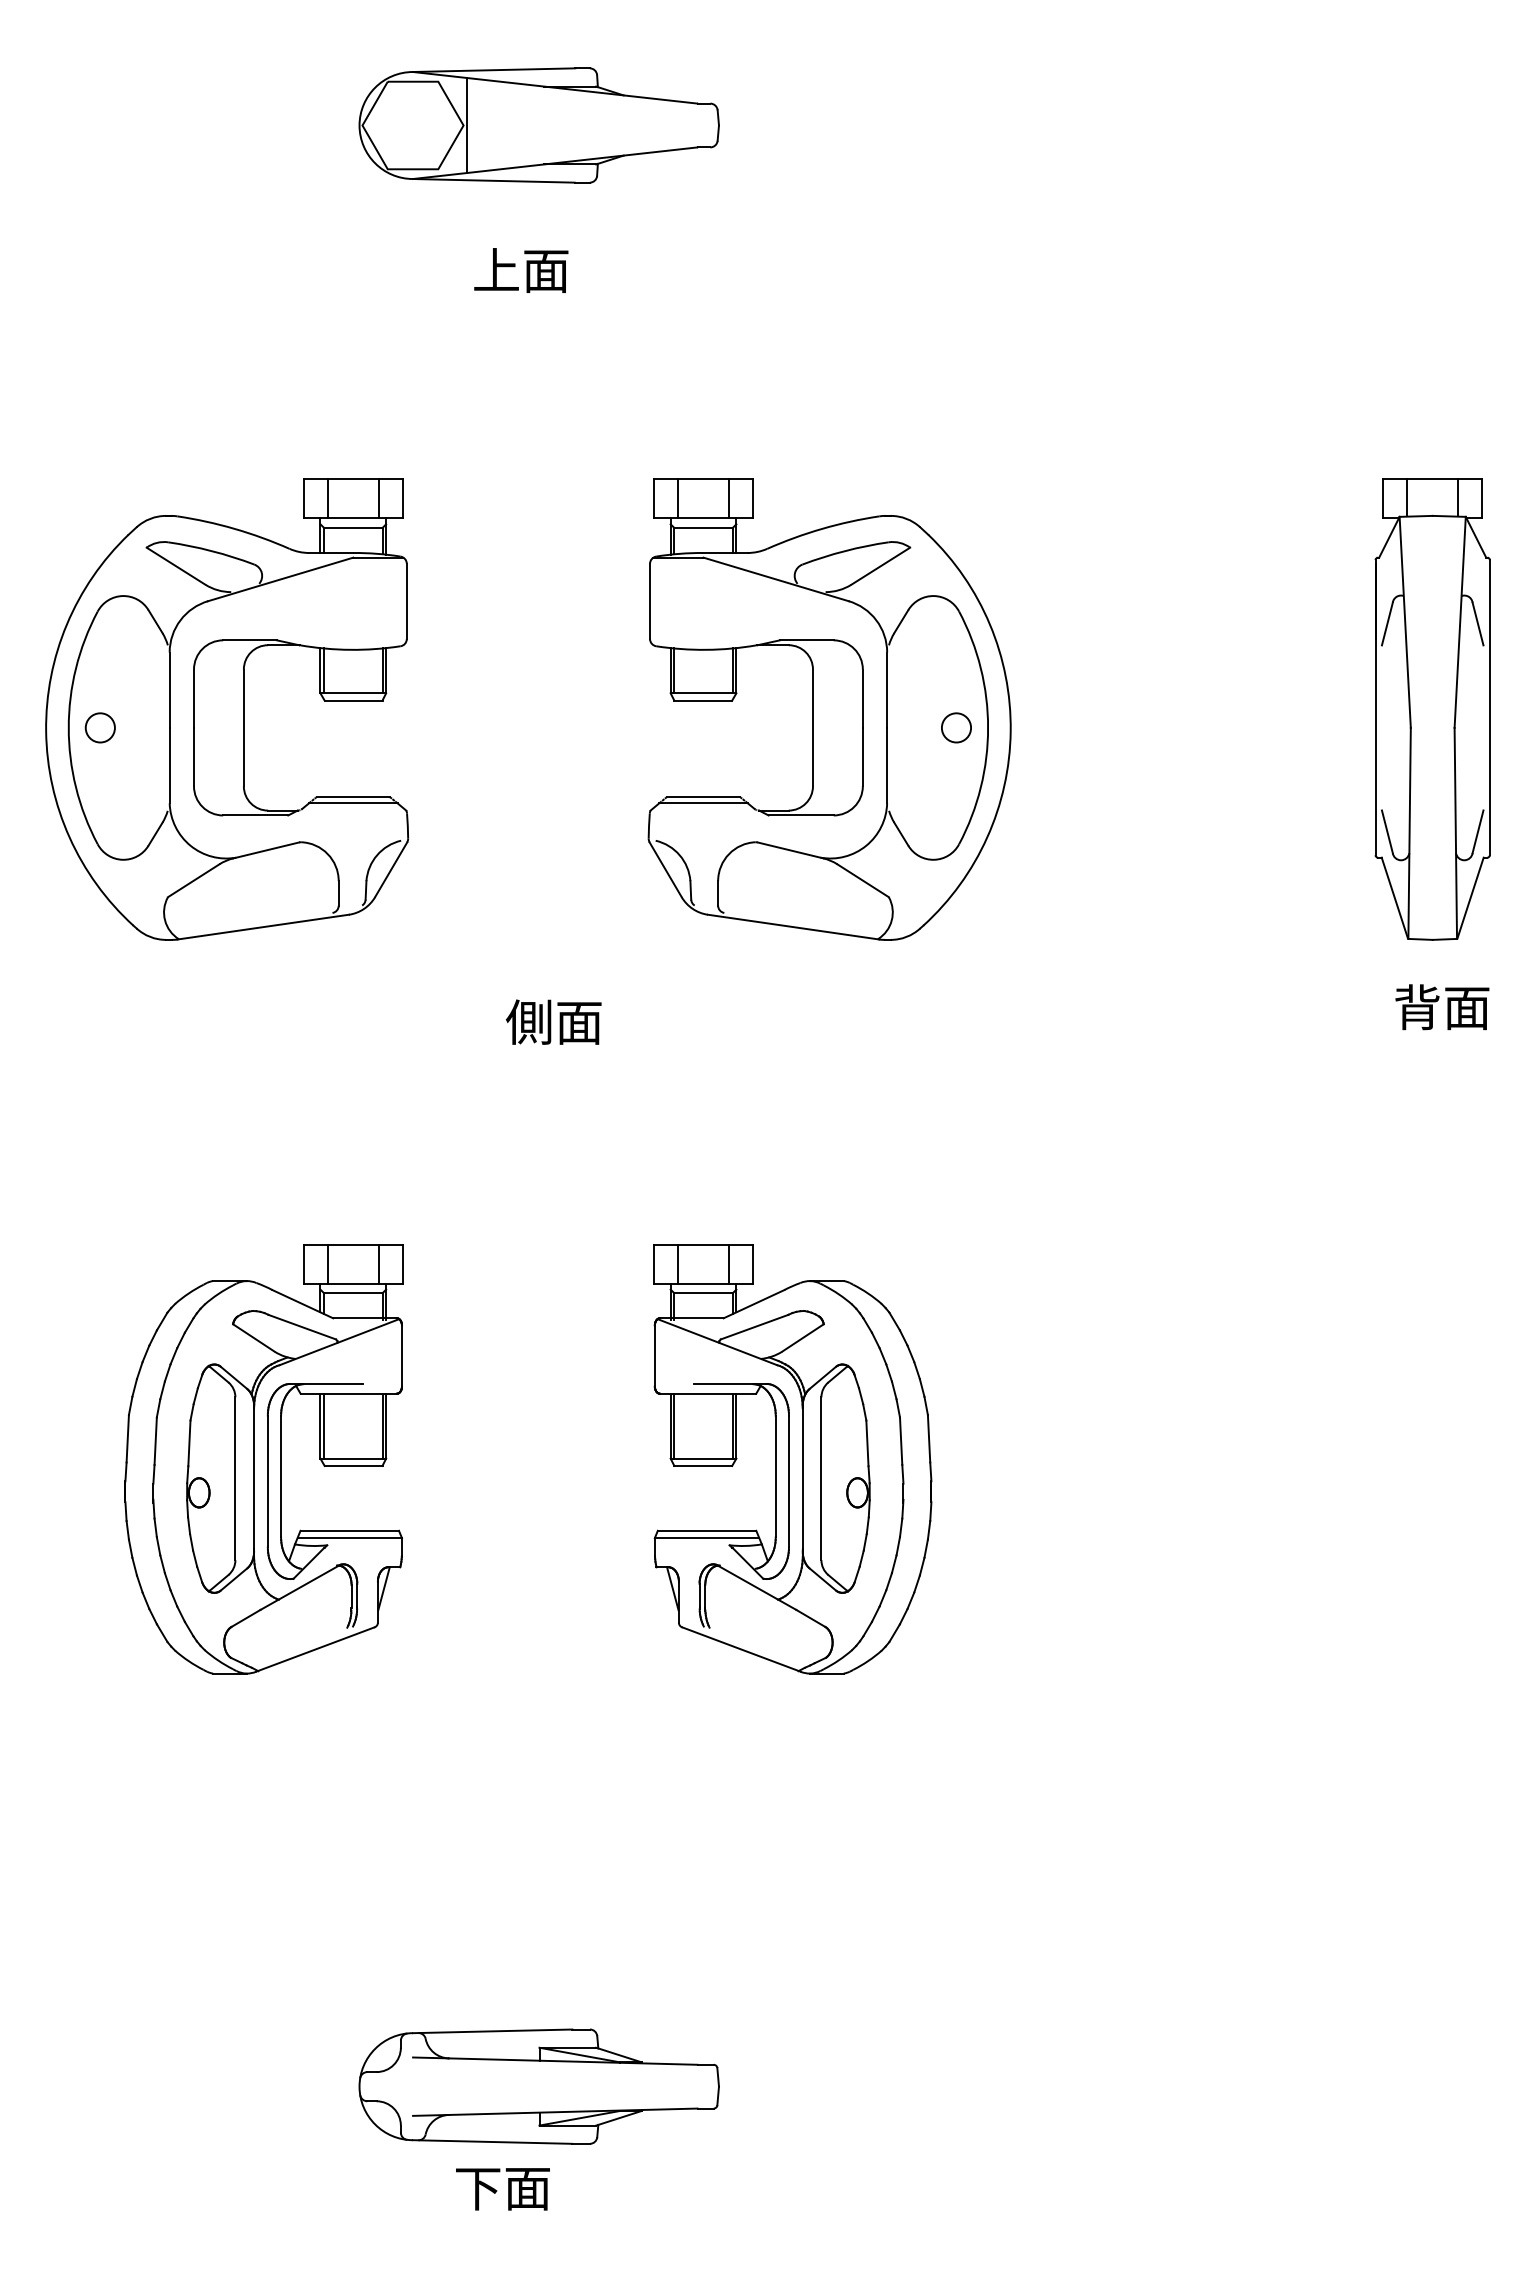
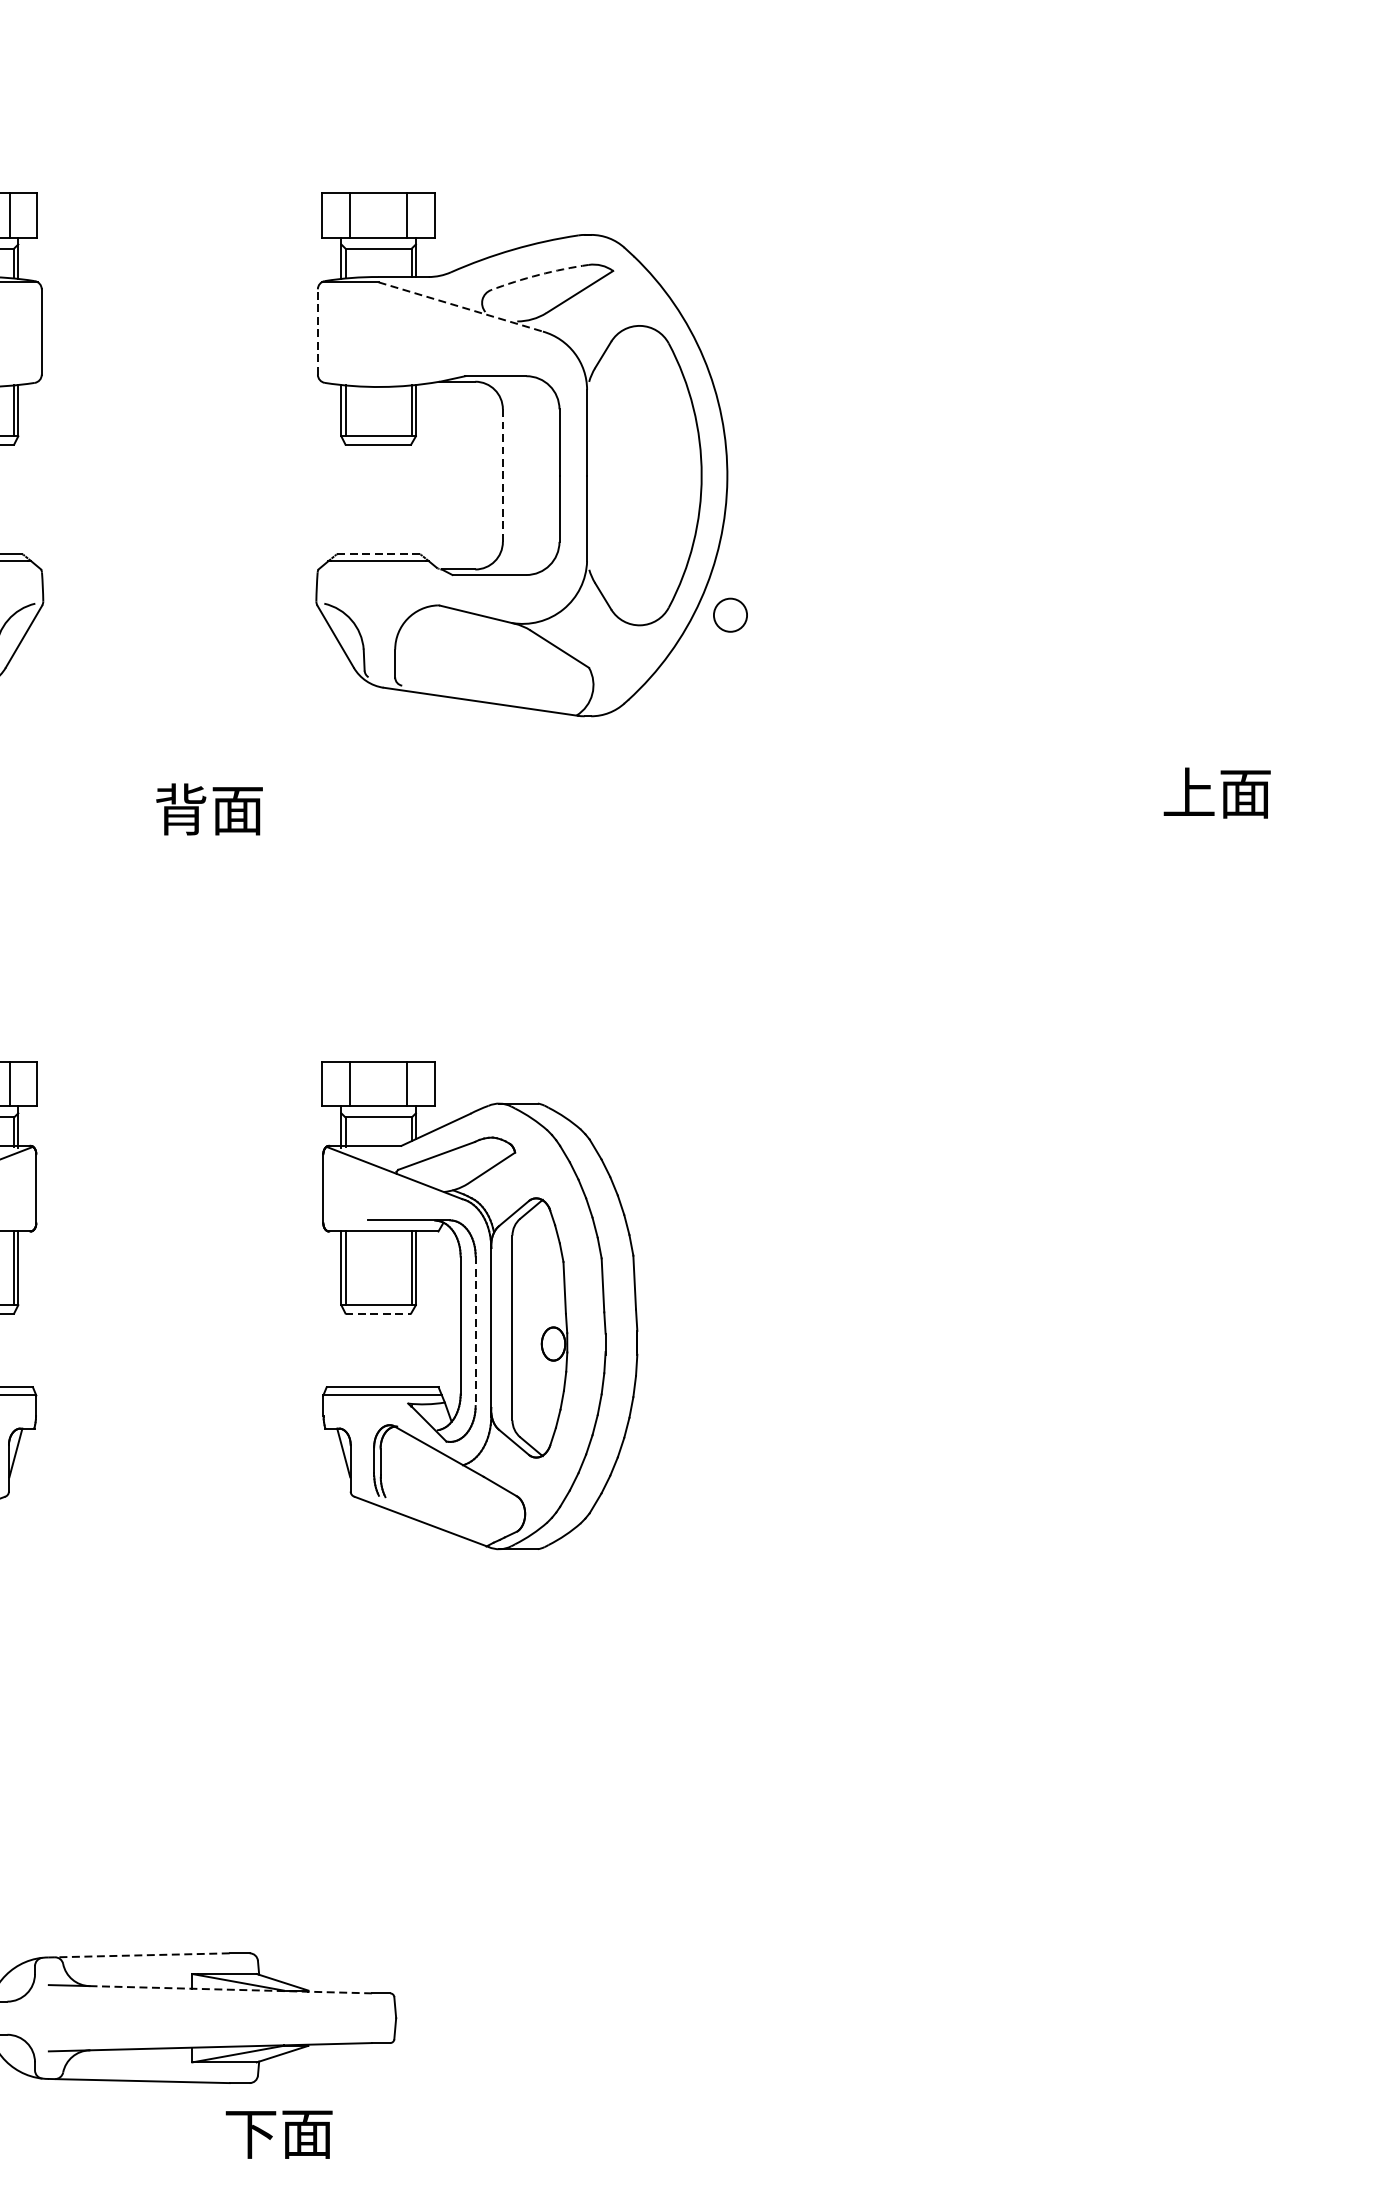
arc: (844, 551) -> (538, 275), solid -> dashed
line: (776, 579) -> (461, 307), solid -> dashed
line: (650, 601) -> (318, 332), solid -> dashed
part: (1432, 709) -> (1206, 454), removed
line: (812, 727) -> (502, 475), solid -> dashed
circle: (956, 727) -> (730, 614), moved
line: (704, 797) -> (379, 554), solid -> dashed
text: (1417, 1007) -> (1189, 793), 背面 -> 上面
text: (528, 1021) -> (179, 808), 側面 -> 背面
line: (703, 1465) -> (378, 1312), solid -> dashed
line: (789, 1481) -> (476, 1331), solid -> dashed
line: (492, 2031) -> (139, 1955), solid -> dashed
line: (573, 2061) -> (231, 1989), solid -> dashed
text: (502, 2189) -> (278, 2134), moved

